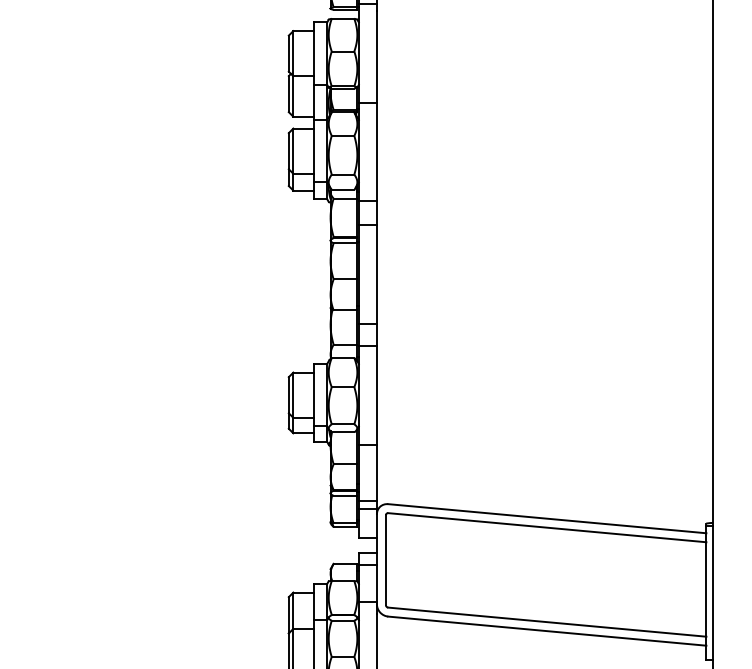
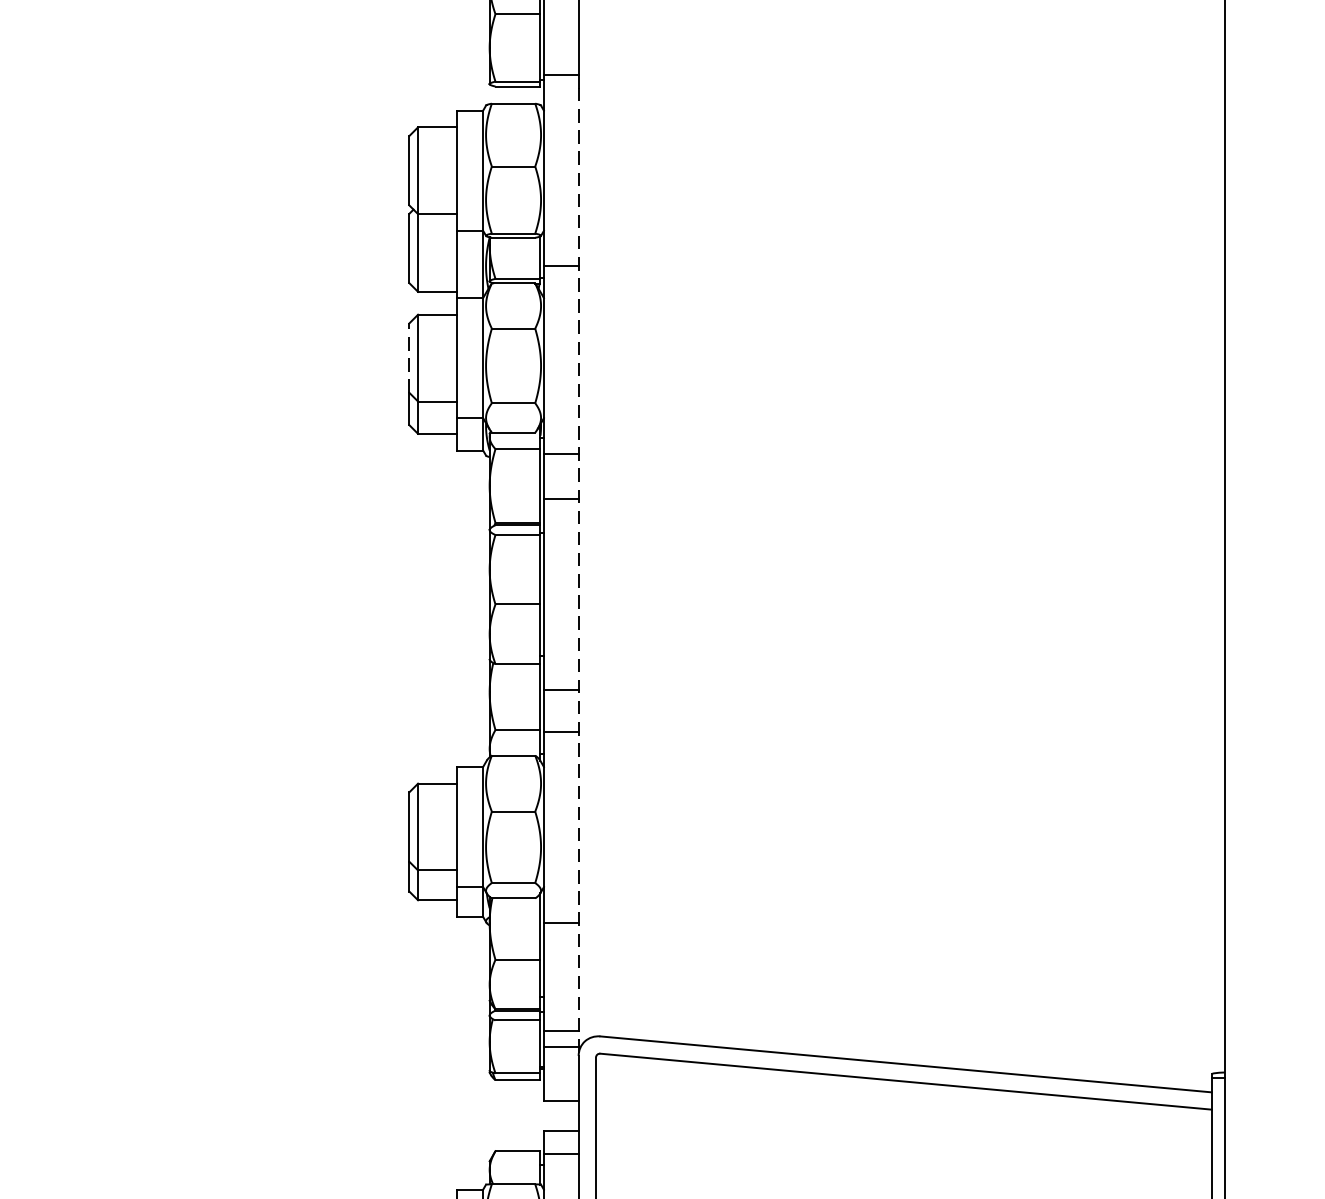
line: (288, 150) -> (408, 356), solid -> dashed
line: (376, 262) -> (577, 572), solid -> dashed

